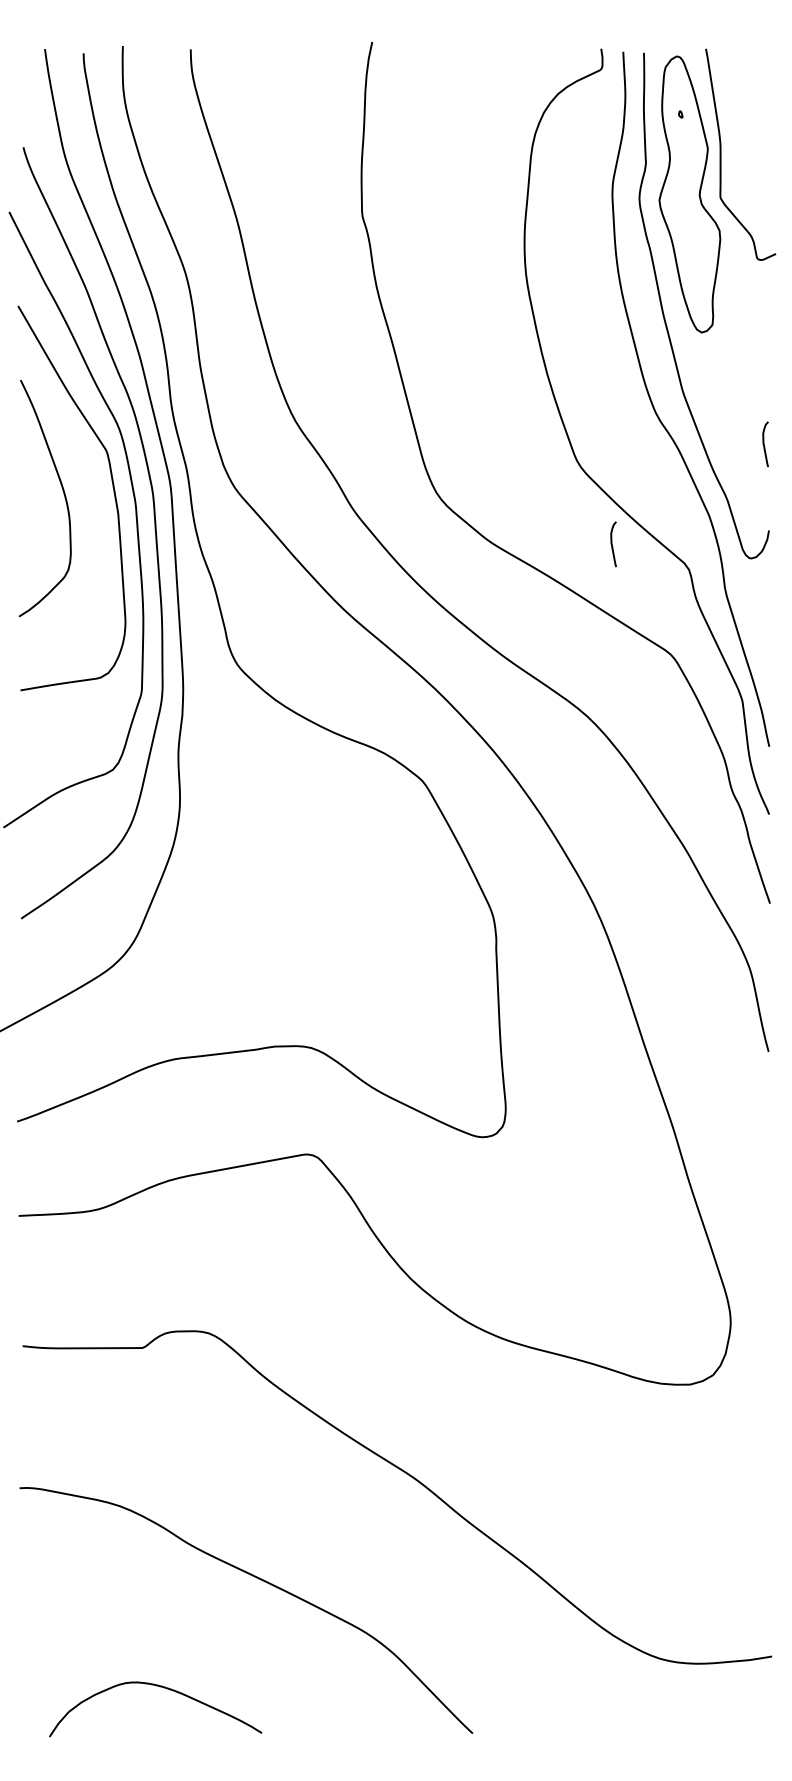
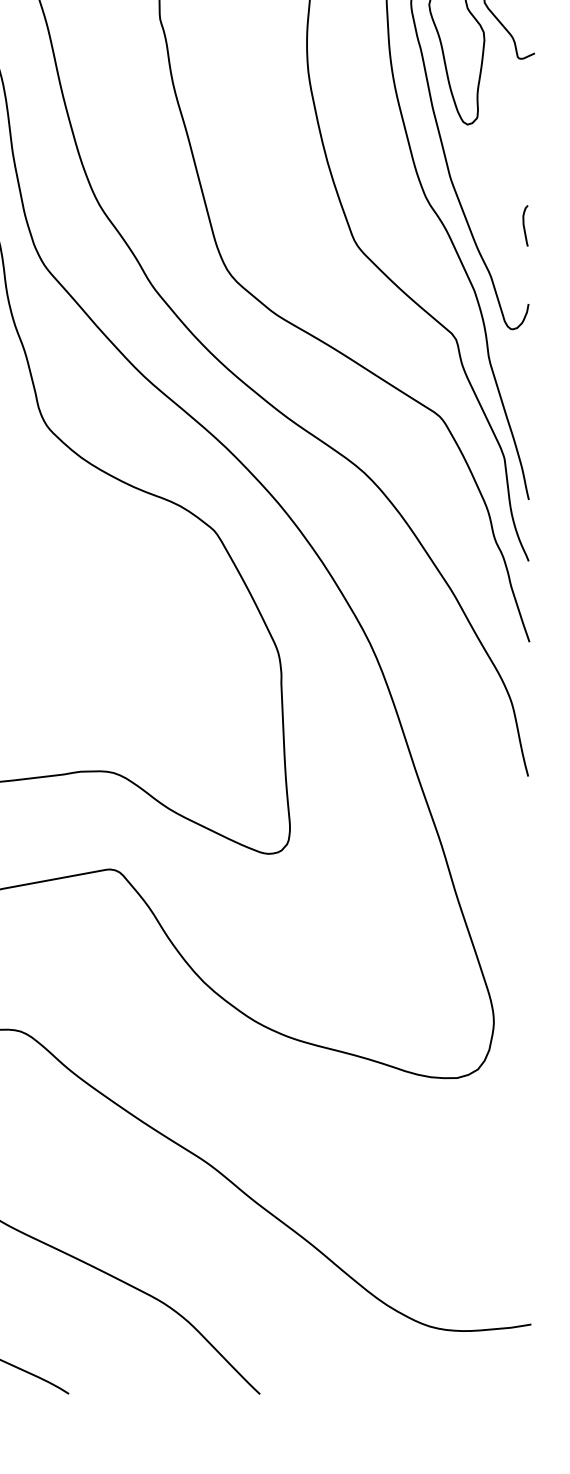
curve: (612, 544) -> (386, 316), removed

